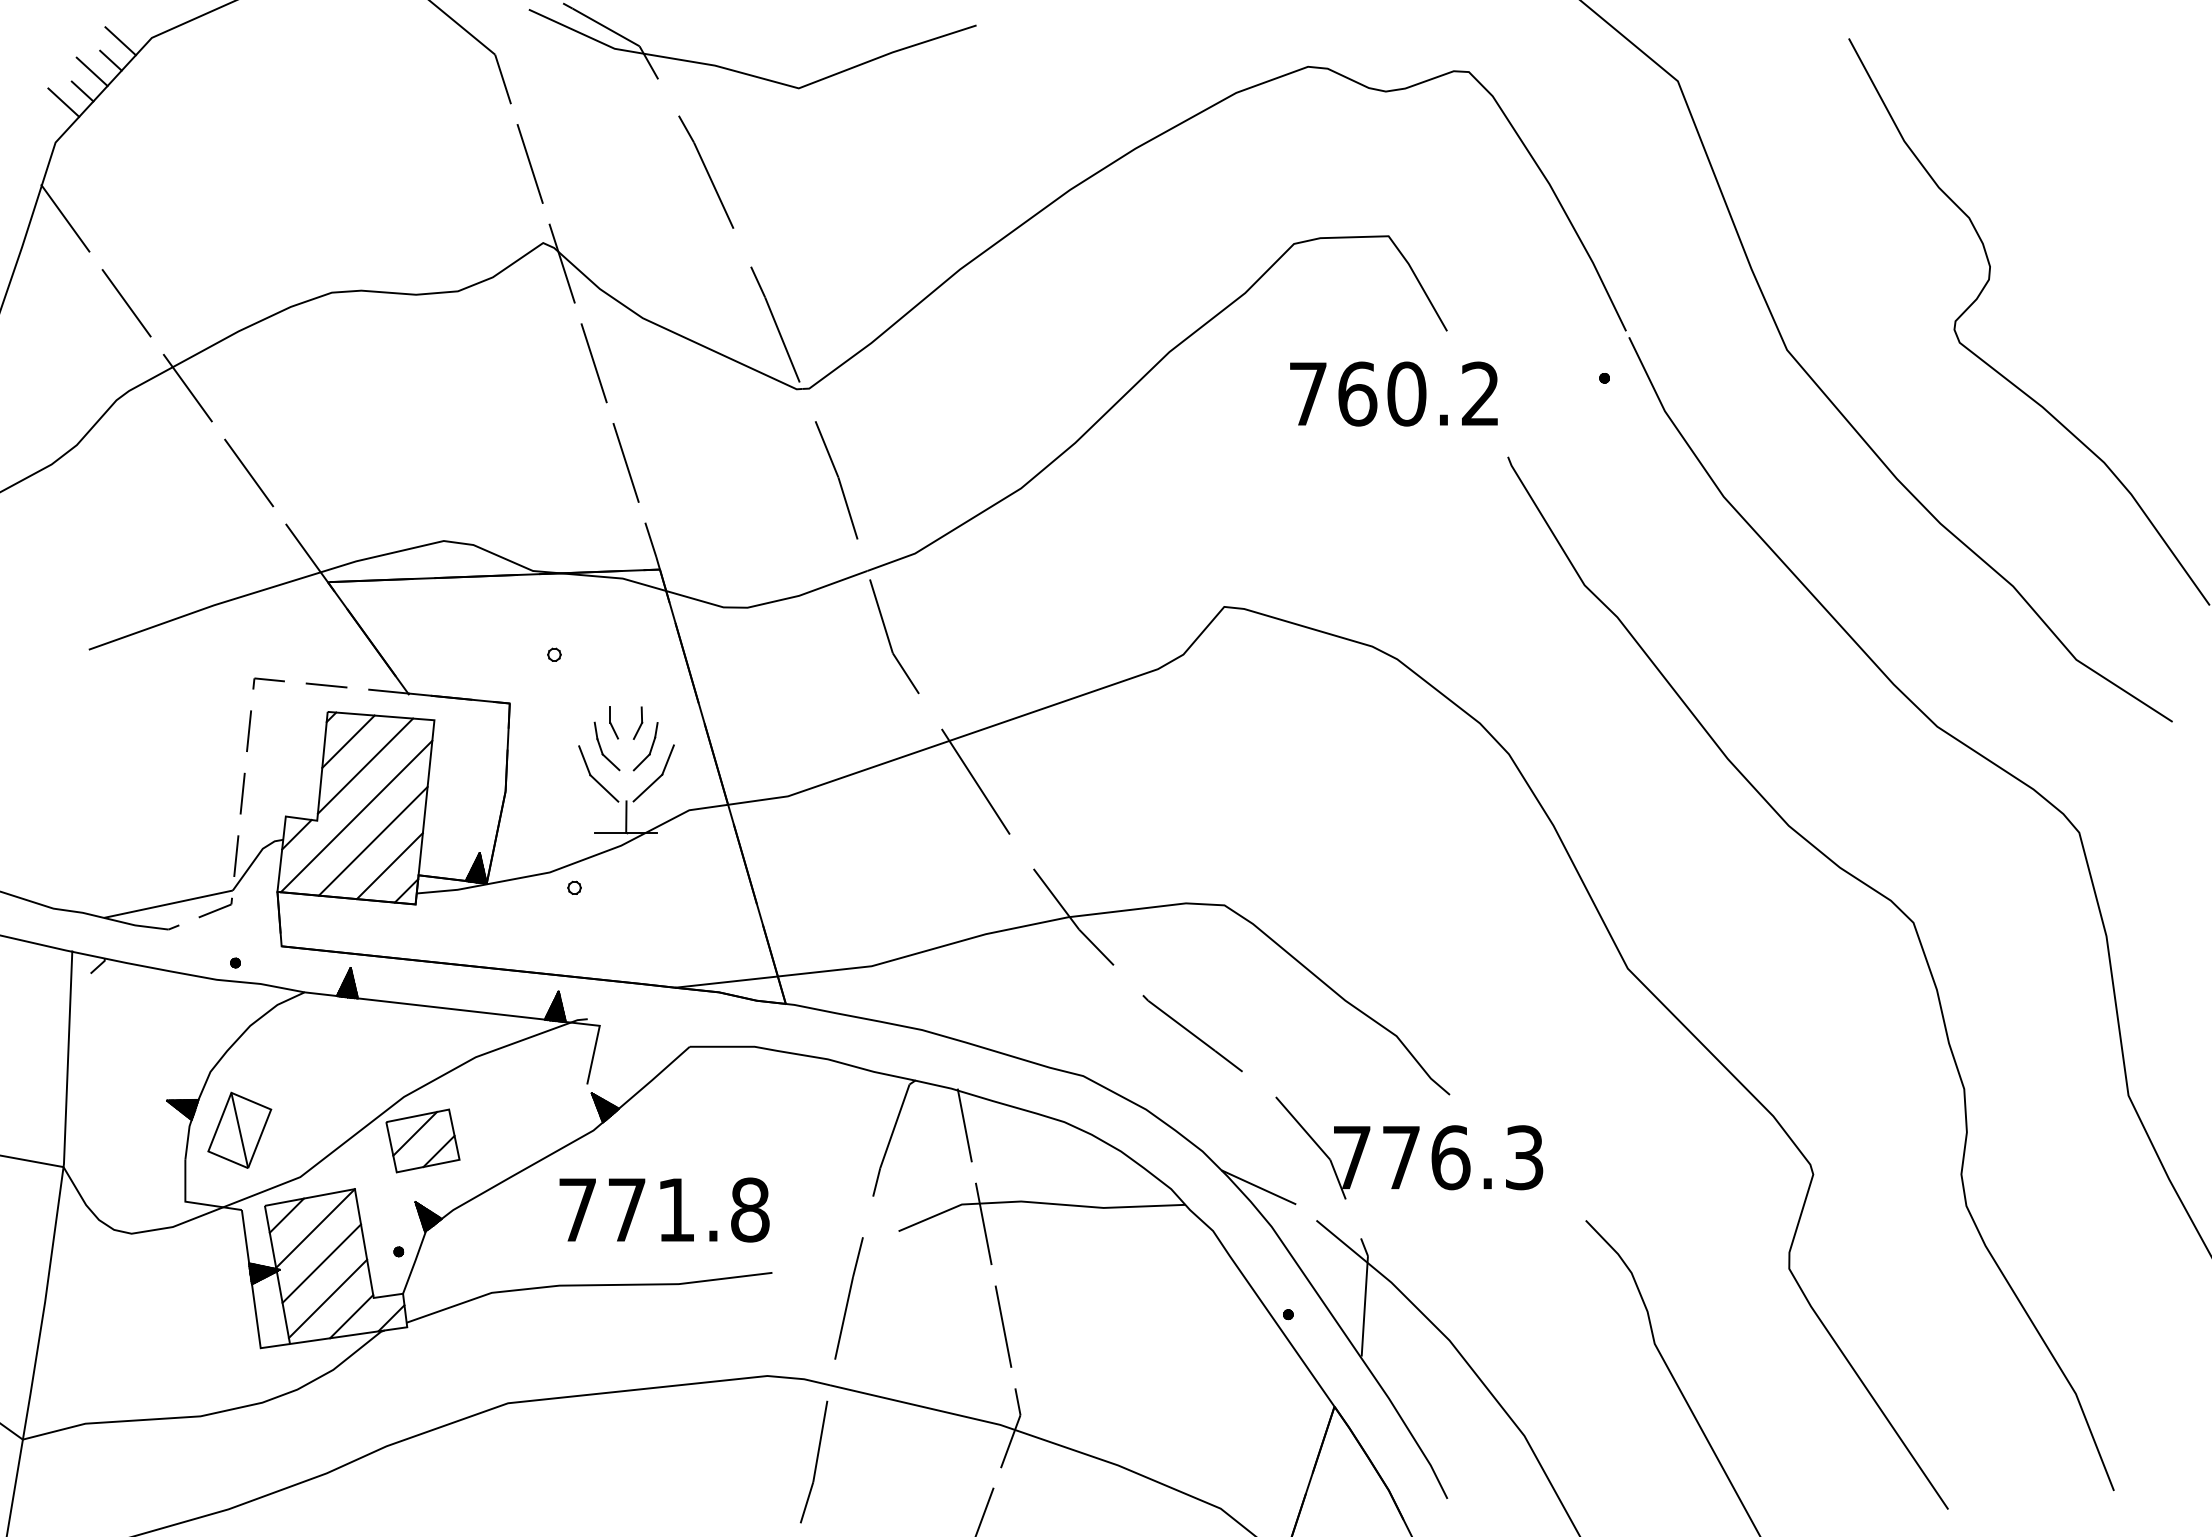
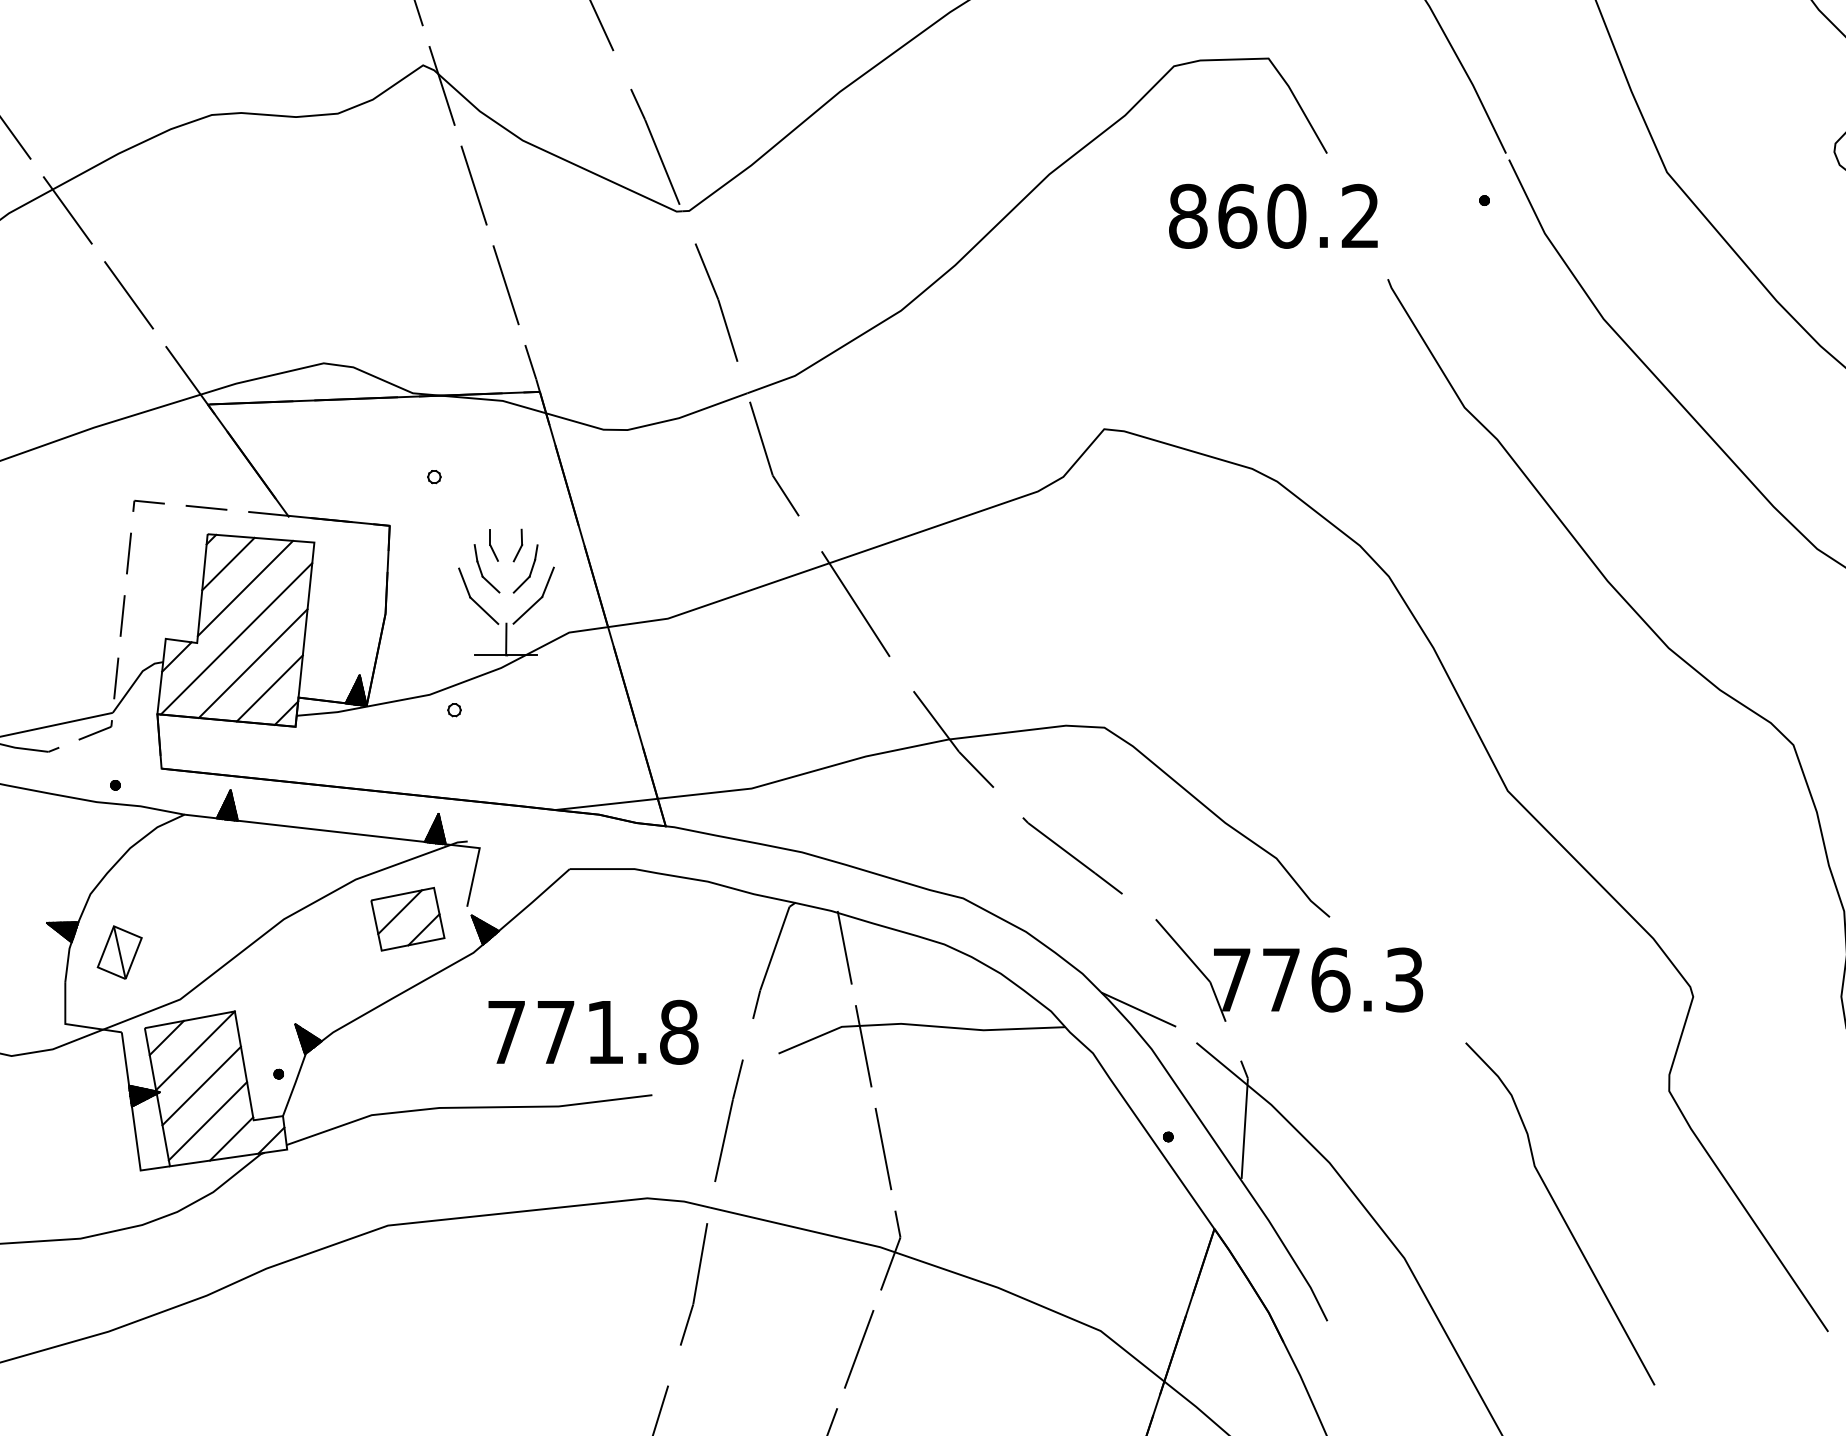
text: (1308, 393) -> (1188, 215), 760.2 -> 860.2
part: (239, 1129) -> (119, 951), size x0.7
part: (422, 1140) -> (407, 918), moved
text: (664, 1209) -> (593, 1031), moved

